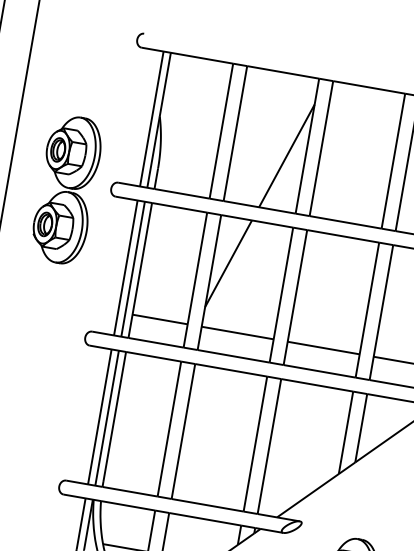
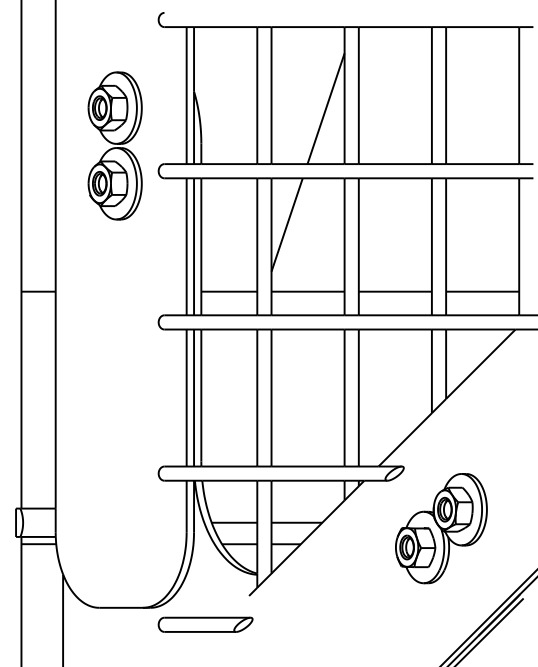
part: (66, 189) -> (114, 145), moved

